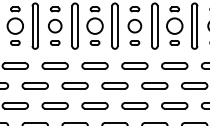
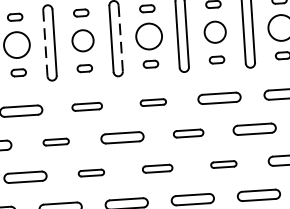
line: (32, 26) -> (45, 43), solid -> dashed
line: (77, 26) -> (120, 38), solid -> dashed
part: (54, 65) -> (86, 106), size x0.7
part: (94, 65) -> (152, 101), size x0.6
part: (34, 85) -> (55, 141), size x0.6
part: (114, 85) -> (187, 132), size x0.7
part: (54, 105) -> (90, 172), size x0.6
part: (94, 105) -> (156, 168), size x0.7
part: (134, 105) -> (223, 163), size x0.6

